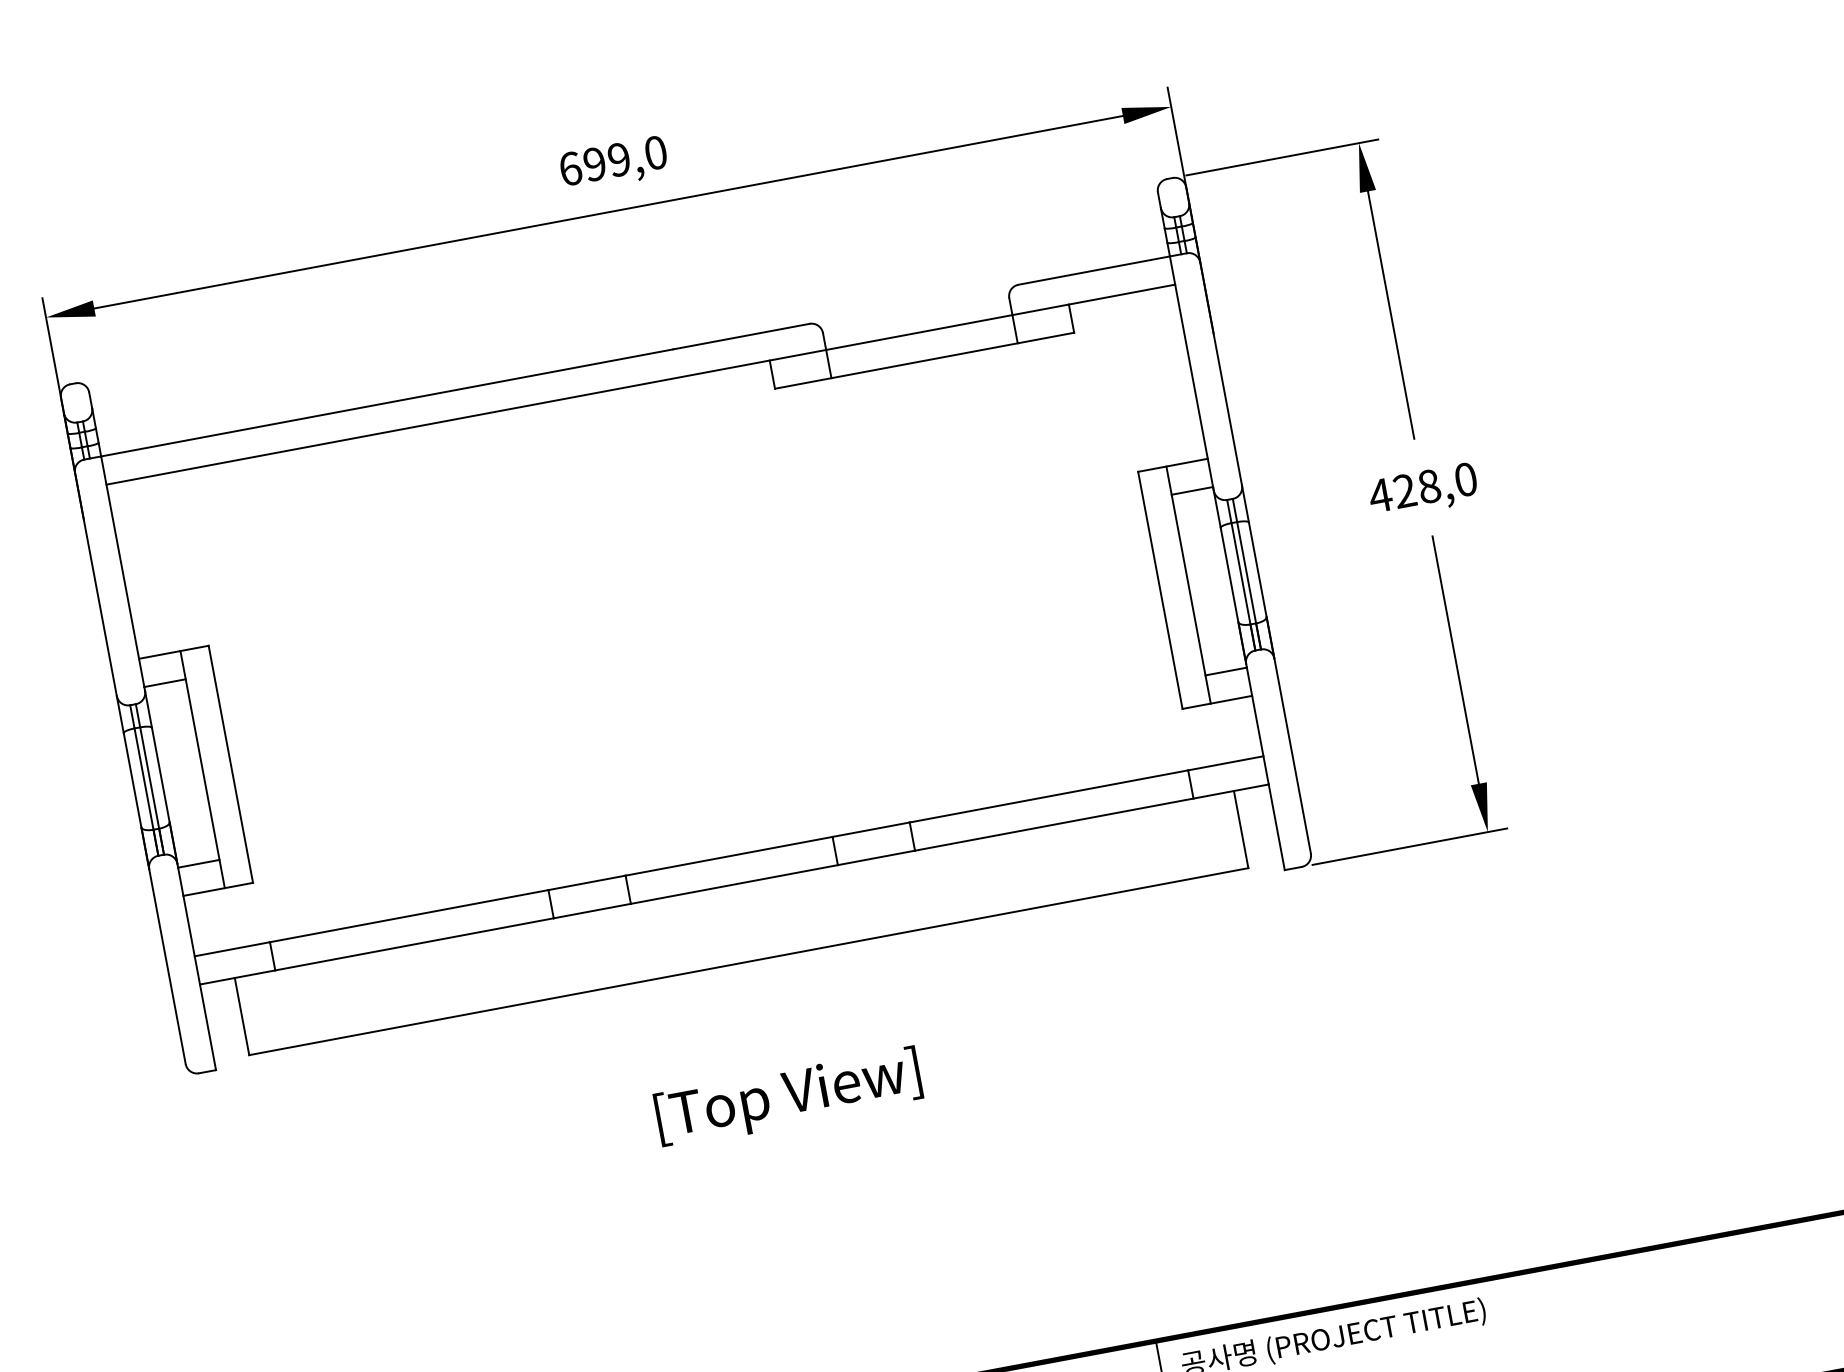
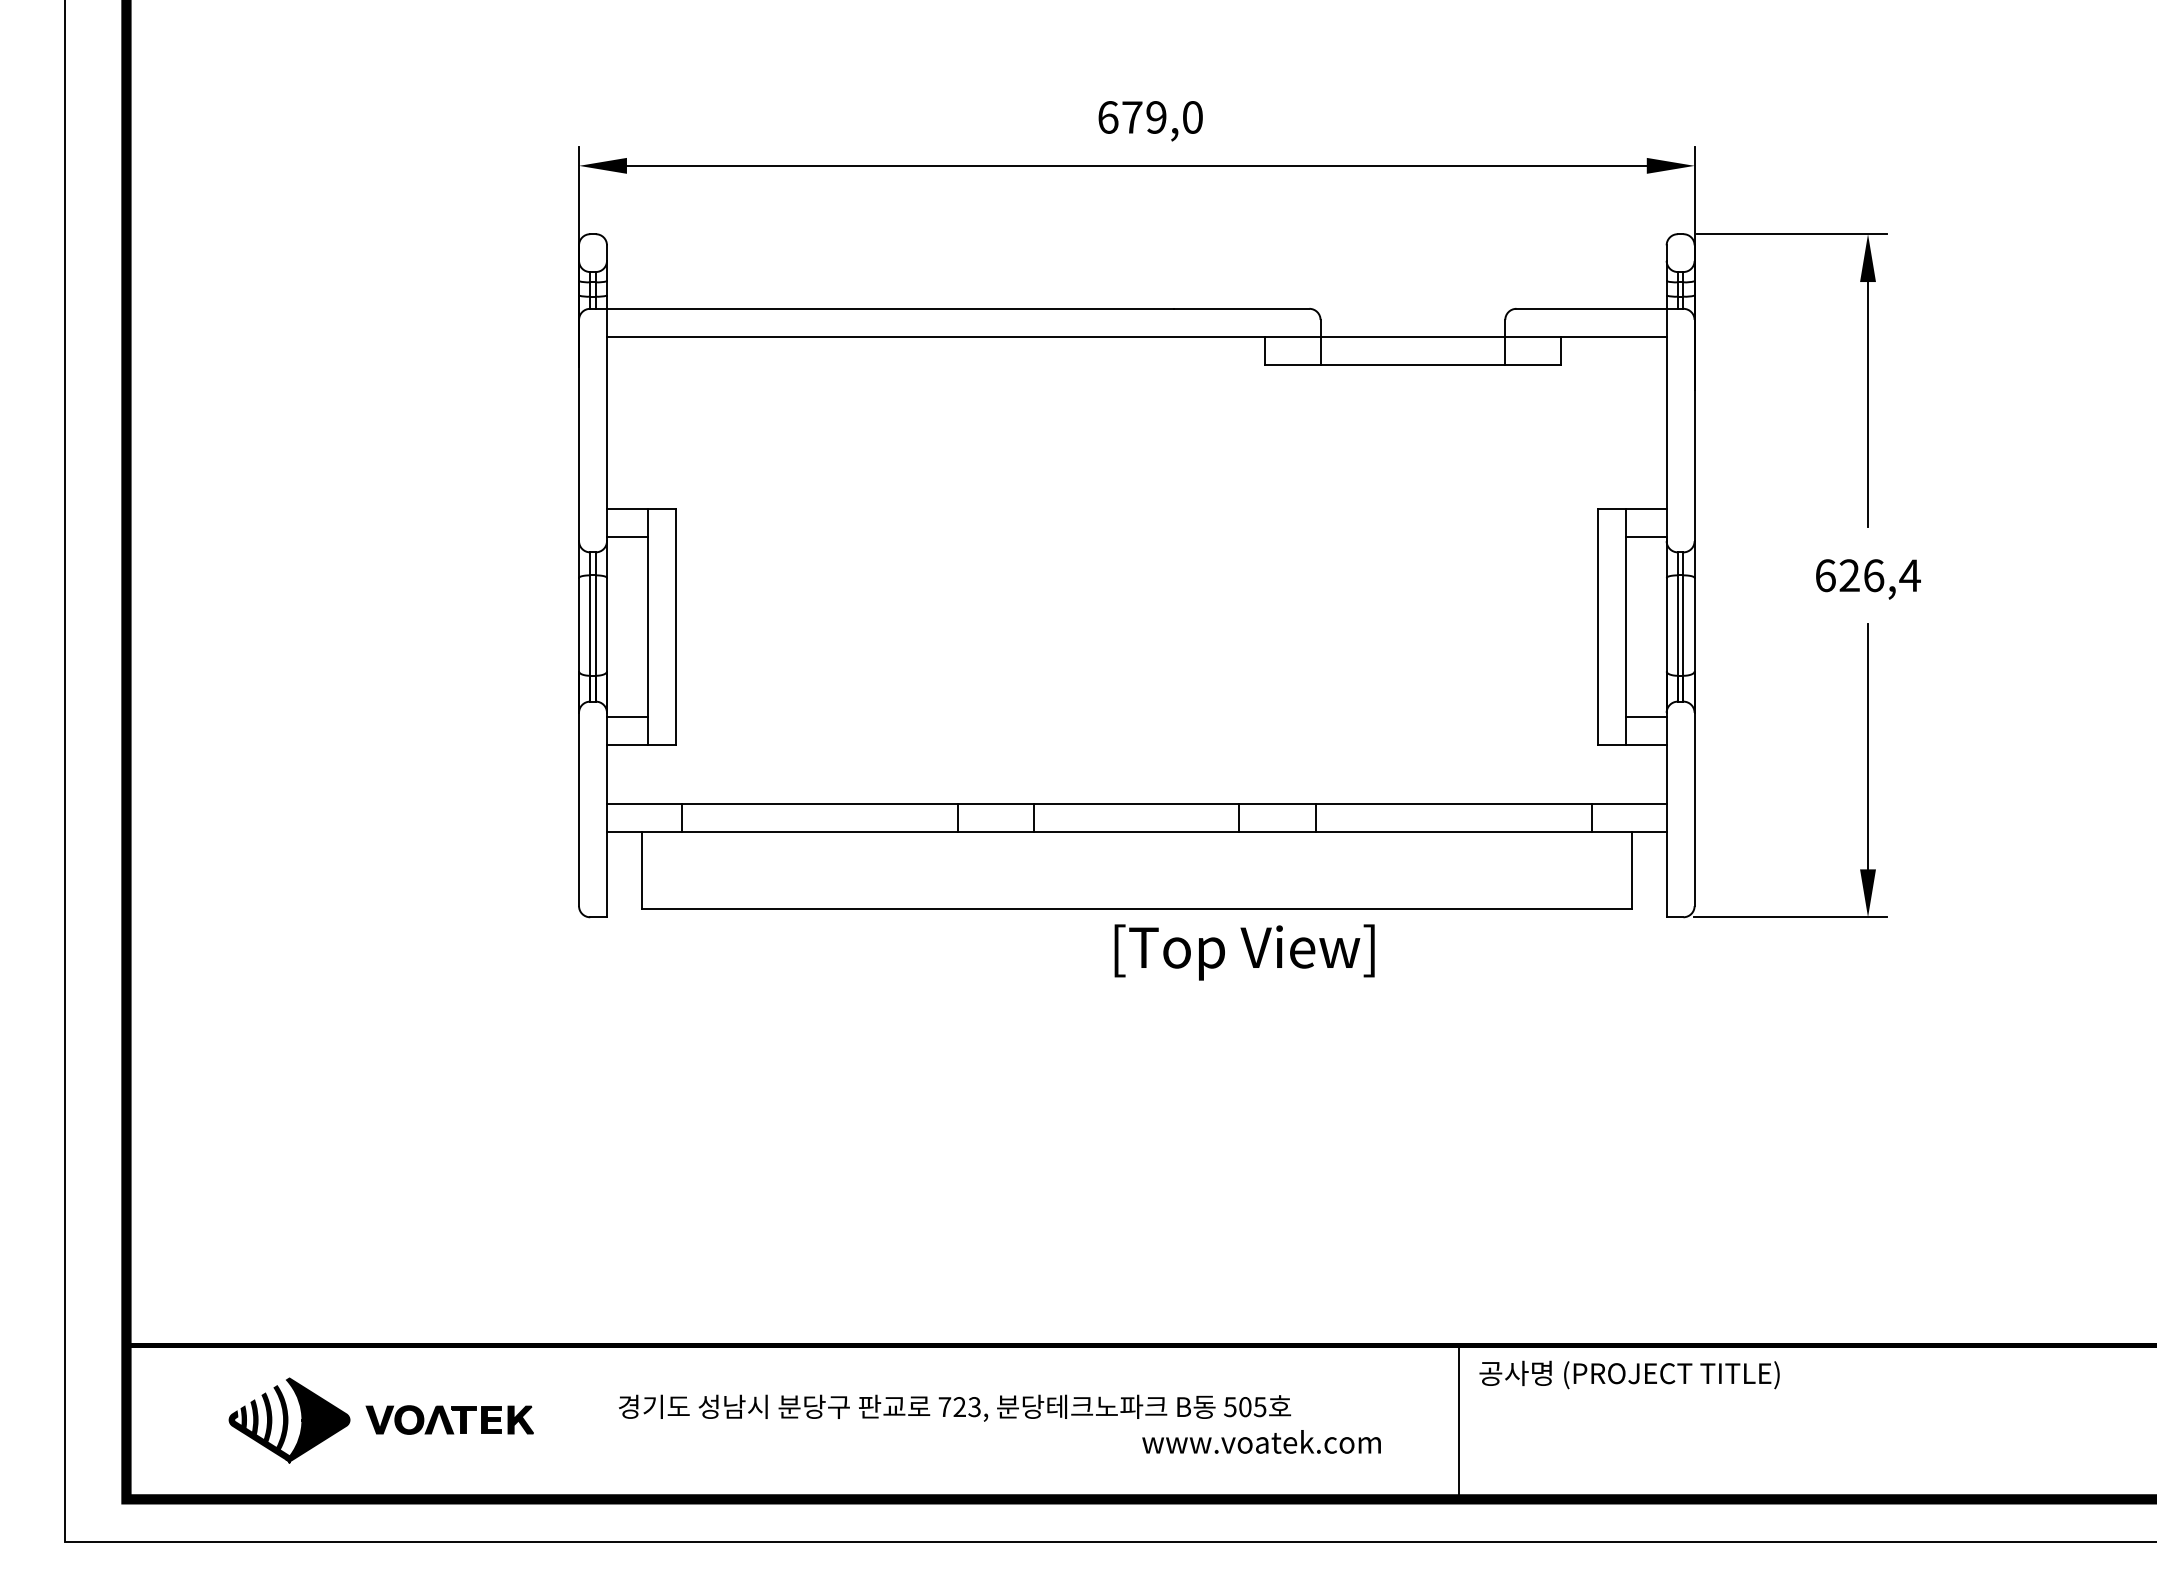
text: (595, 164) -> (1132, 117), 699,0 -> 679,0
text: (1422, 487) -> (1867, 575), 428,0 -> 626,4
text: (788, 1097) -> (1244, 952), moved

